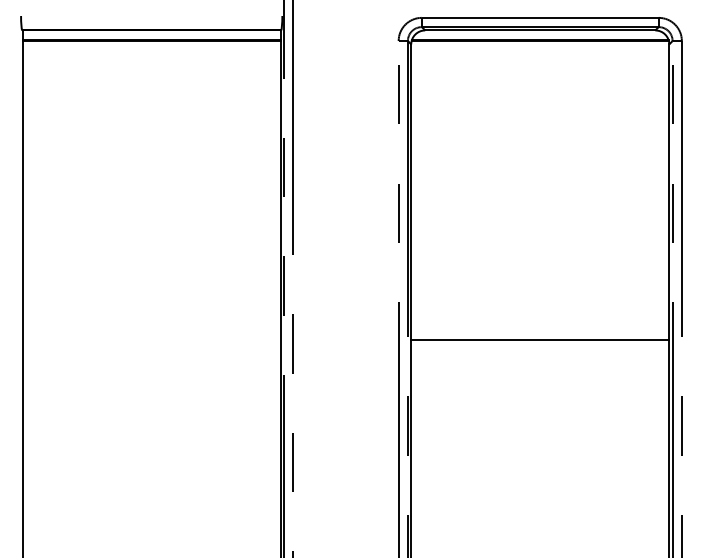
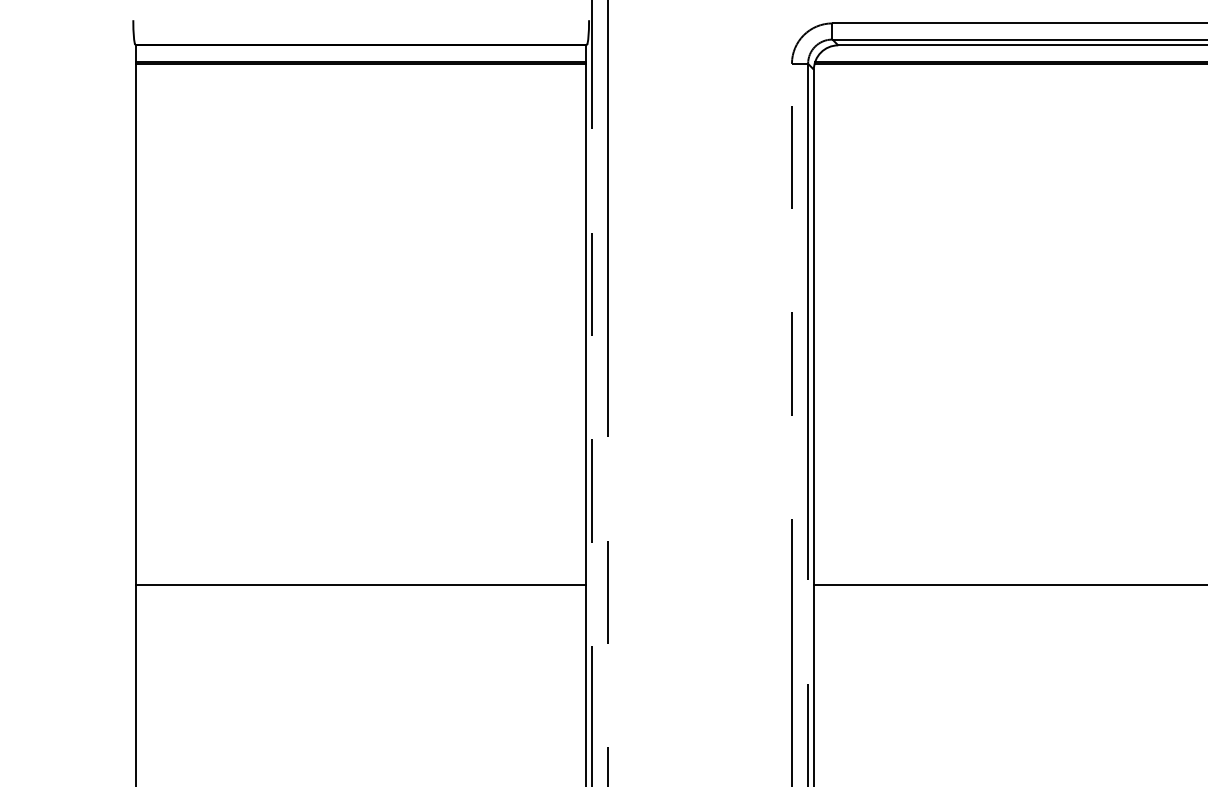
line: (151, 340) -> (360, 586), added

